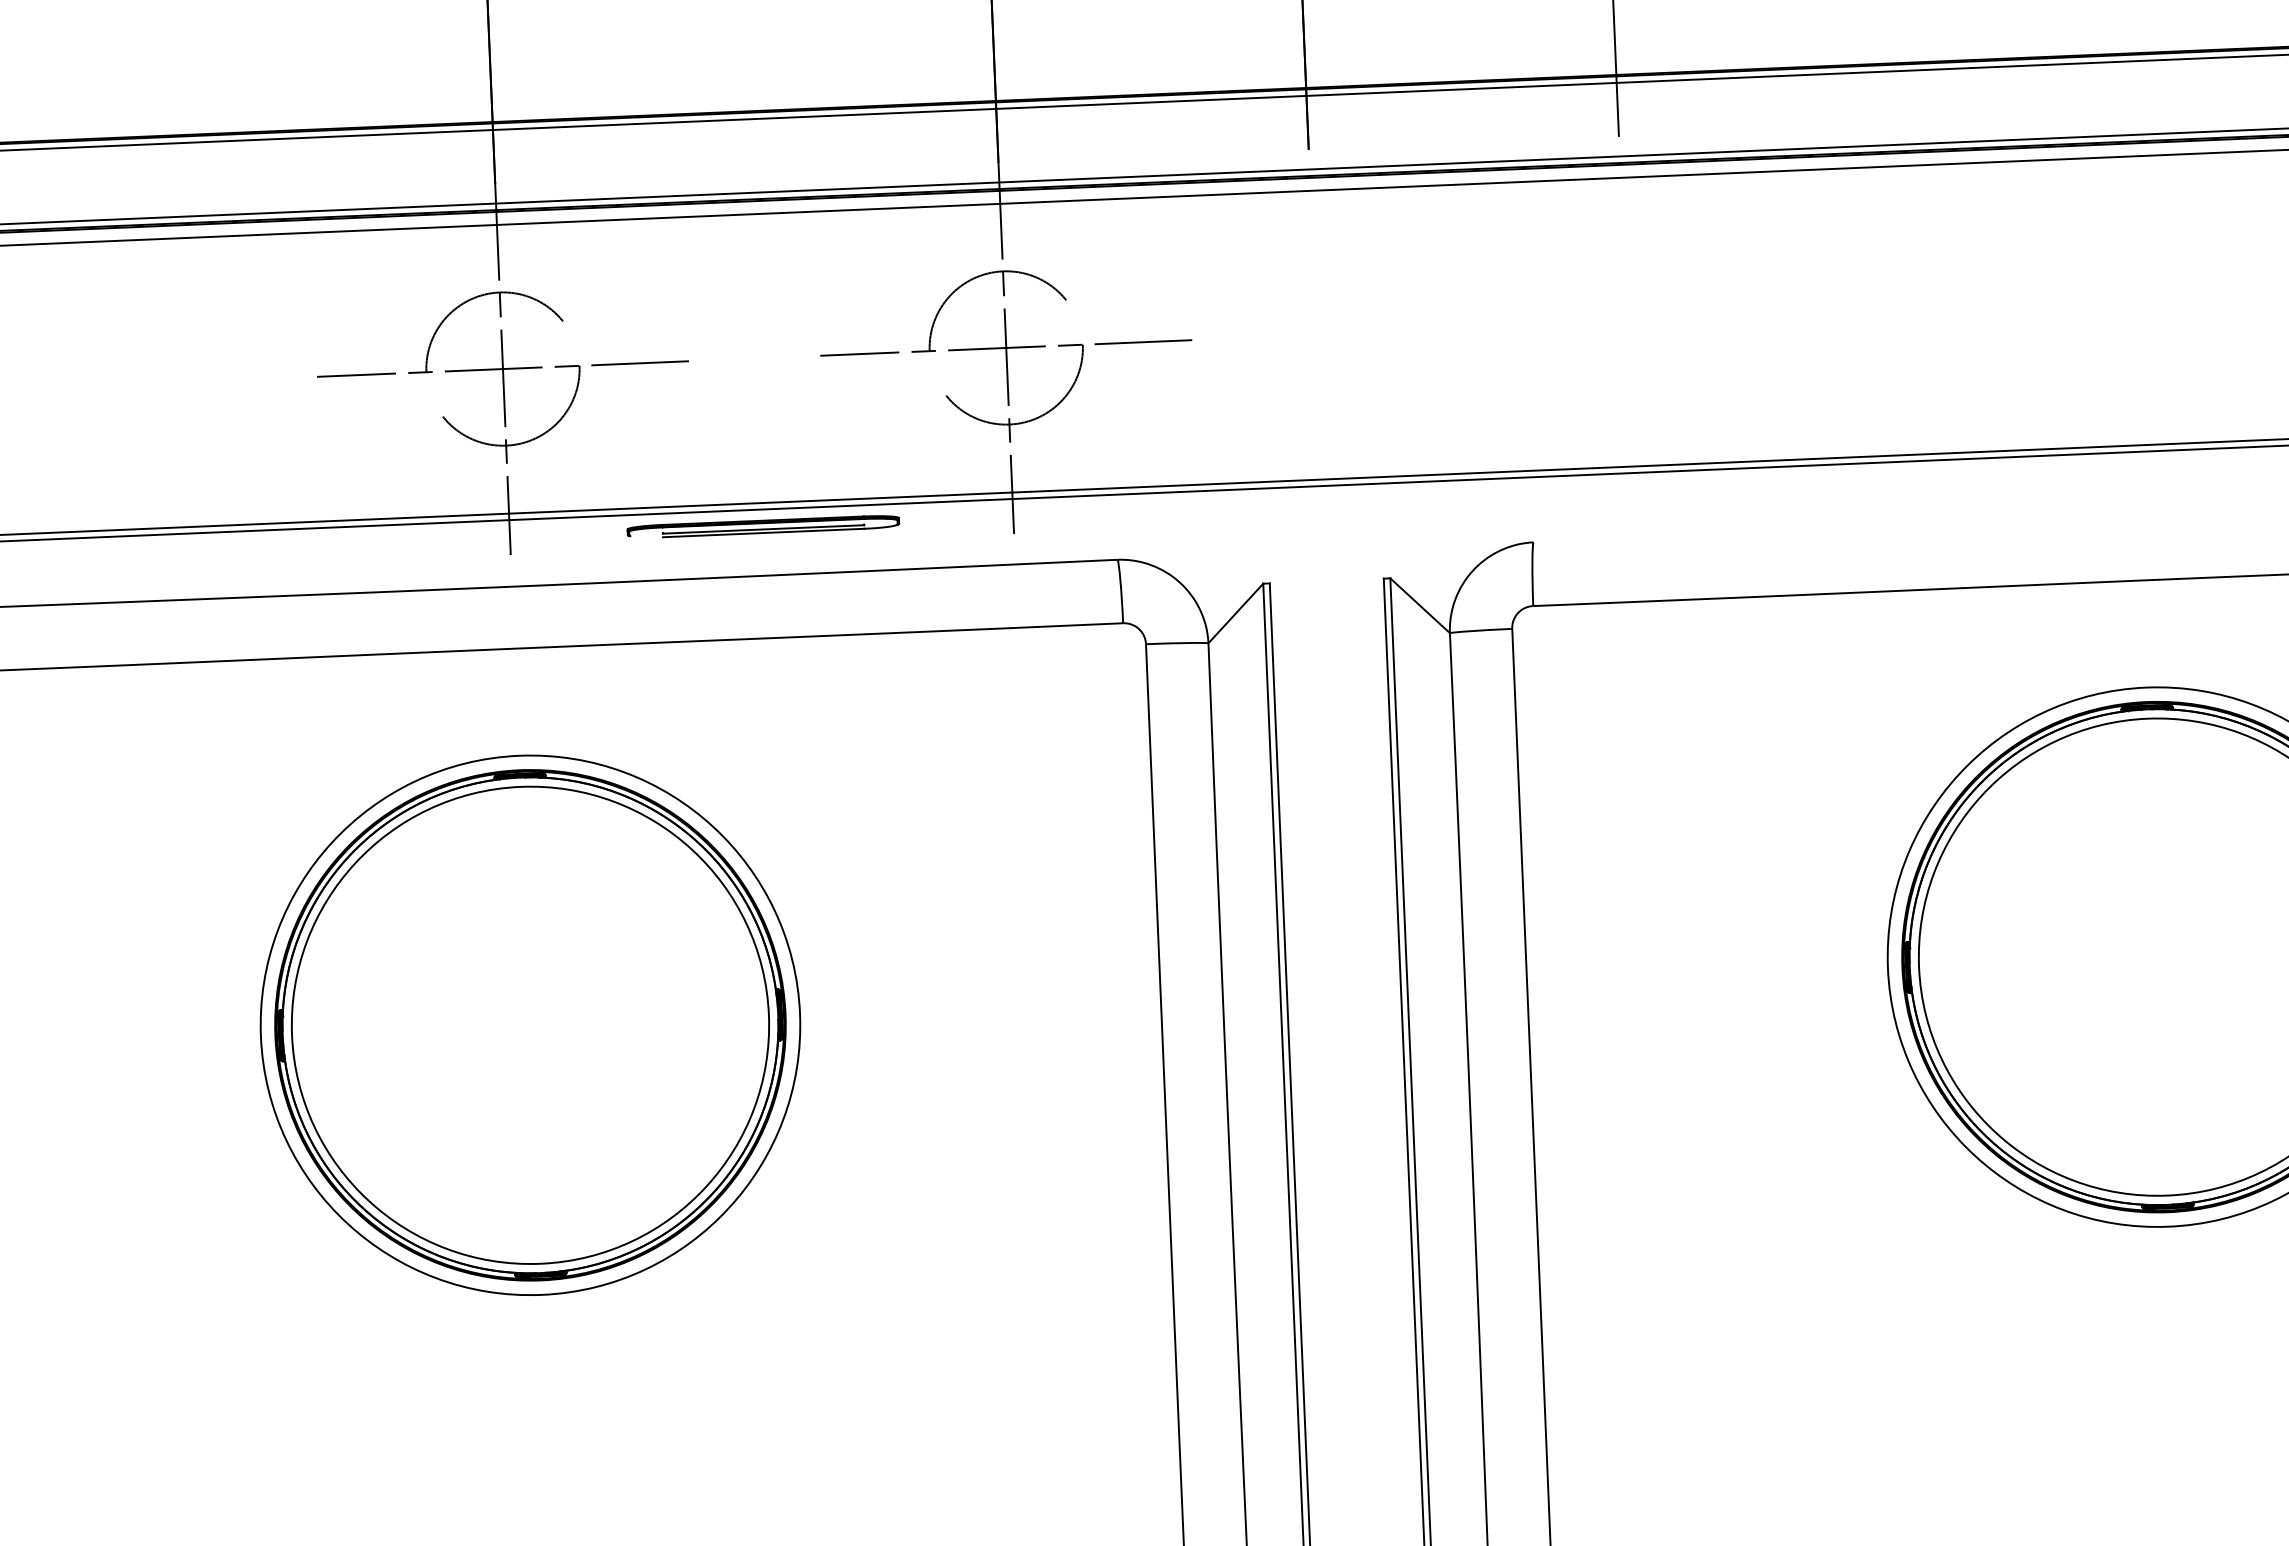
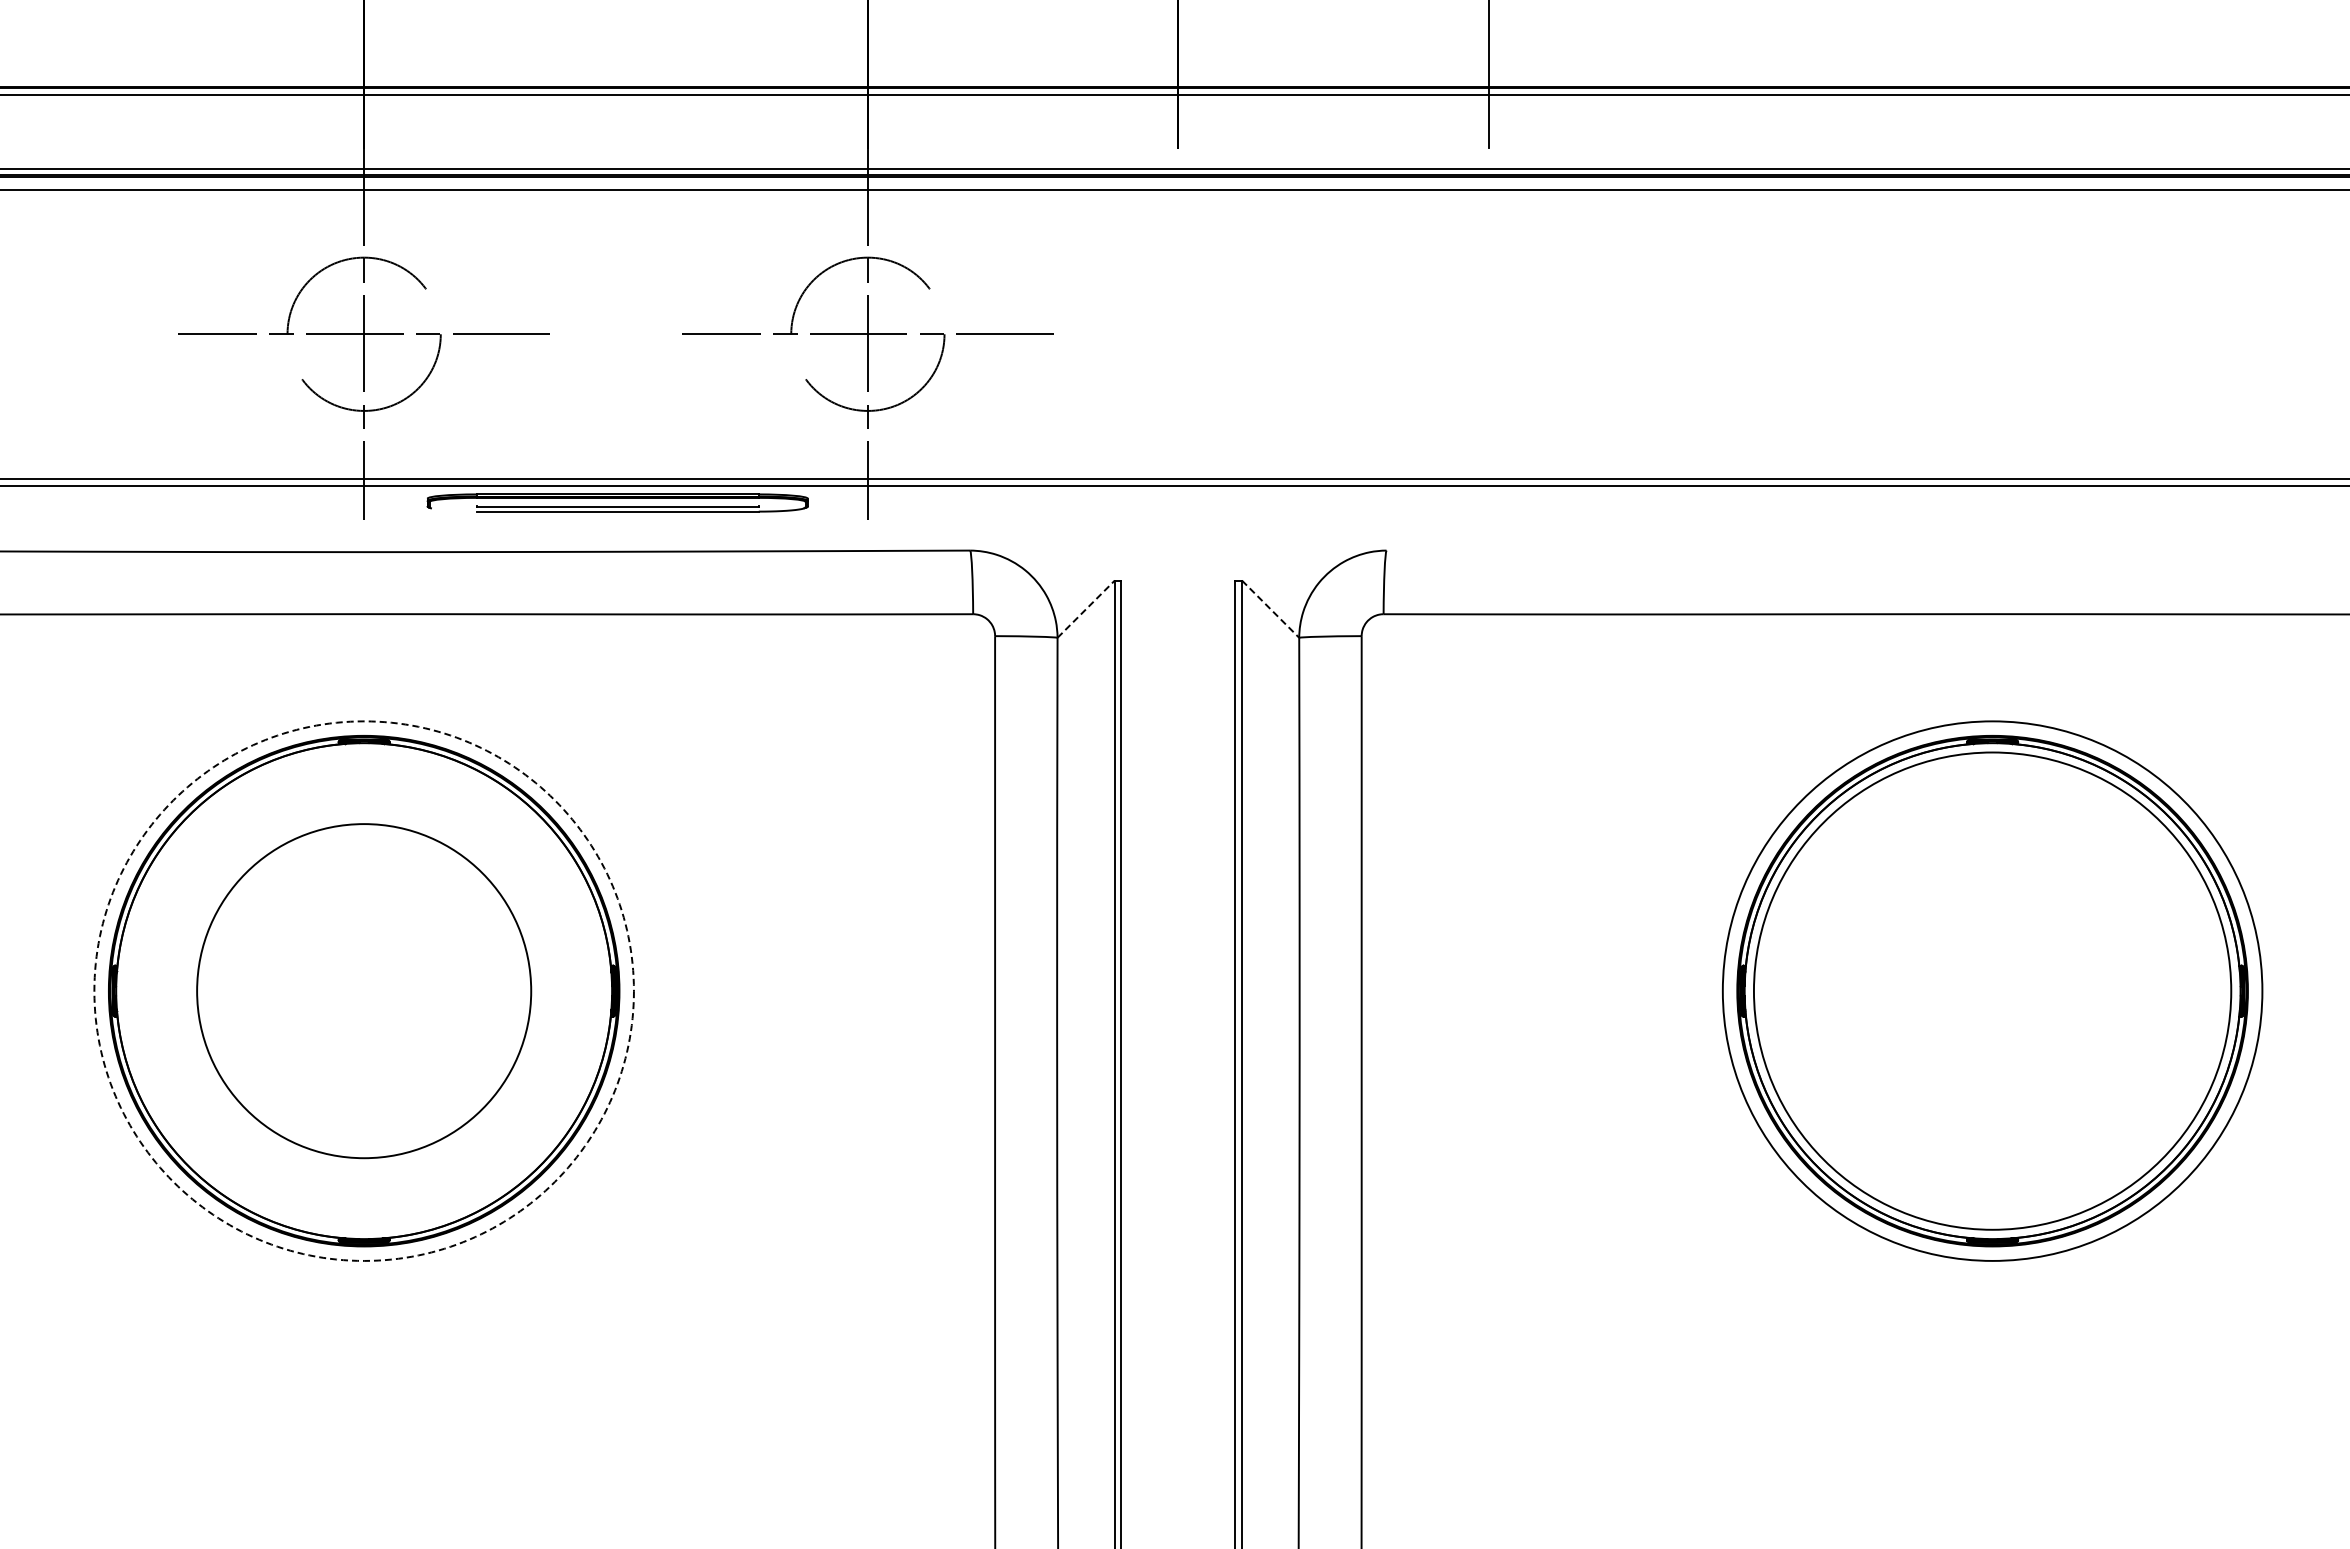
part: (763, 526) -> (617, 502), size x1.4
line: (1420, 606) -> (1270, 609), solid -> dashed
line: (1236, 612) -> (1086, 608), solid -> dashed
circle: (529, 1024) -> (363, 990), size x0.7
circle: (529, 1024) -> (363, 990), solid -> dashed

